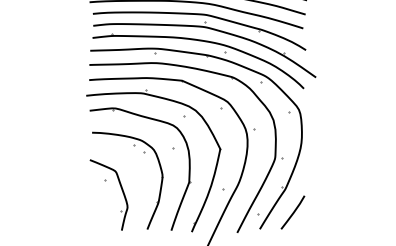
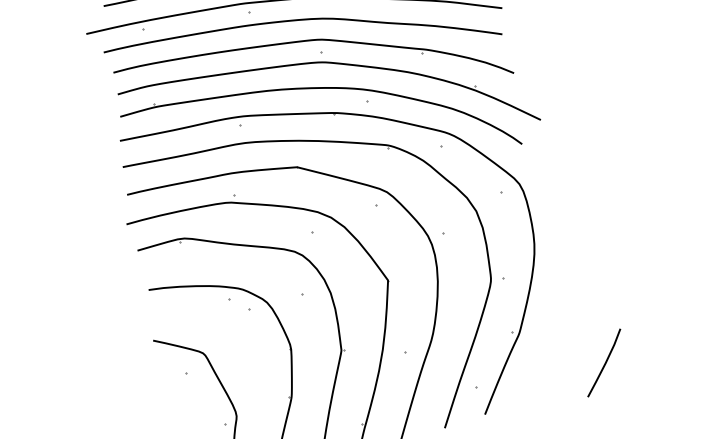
line: (292, 212) -> (603, 363), moved

